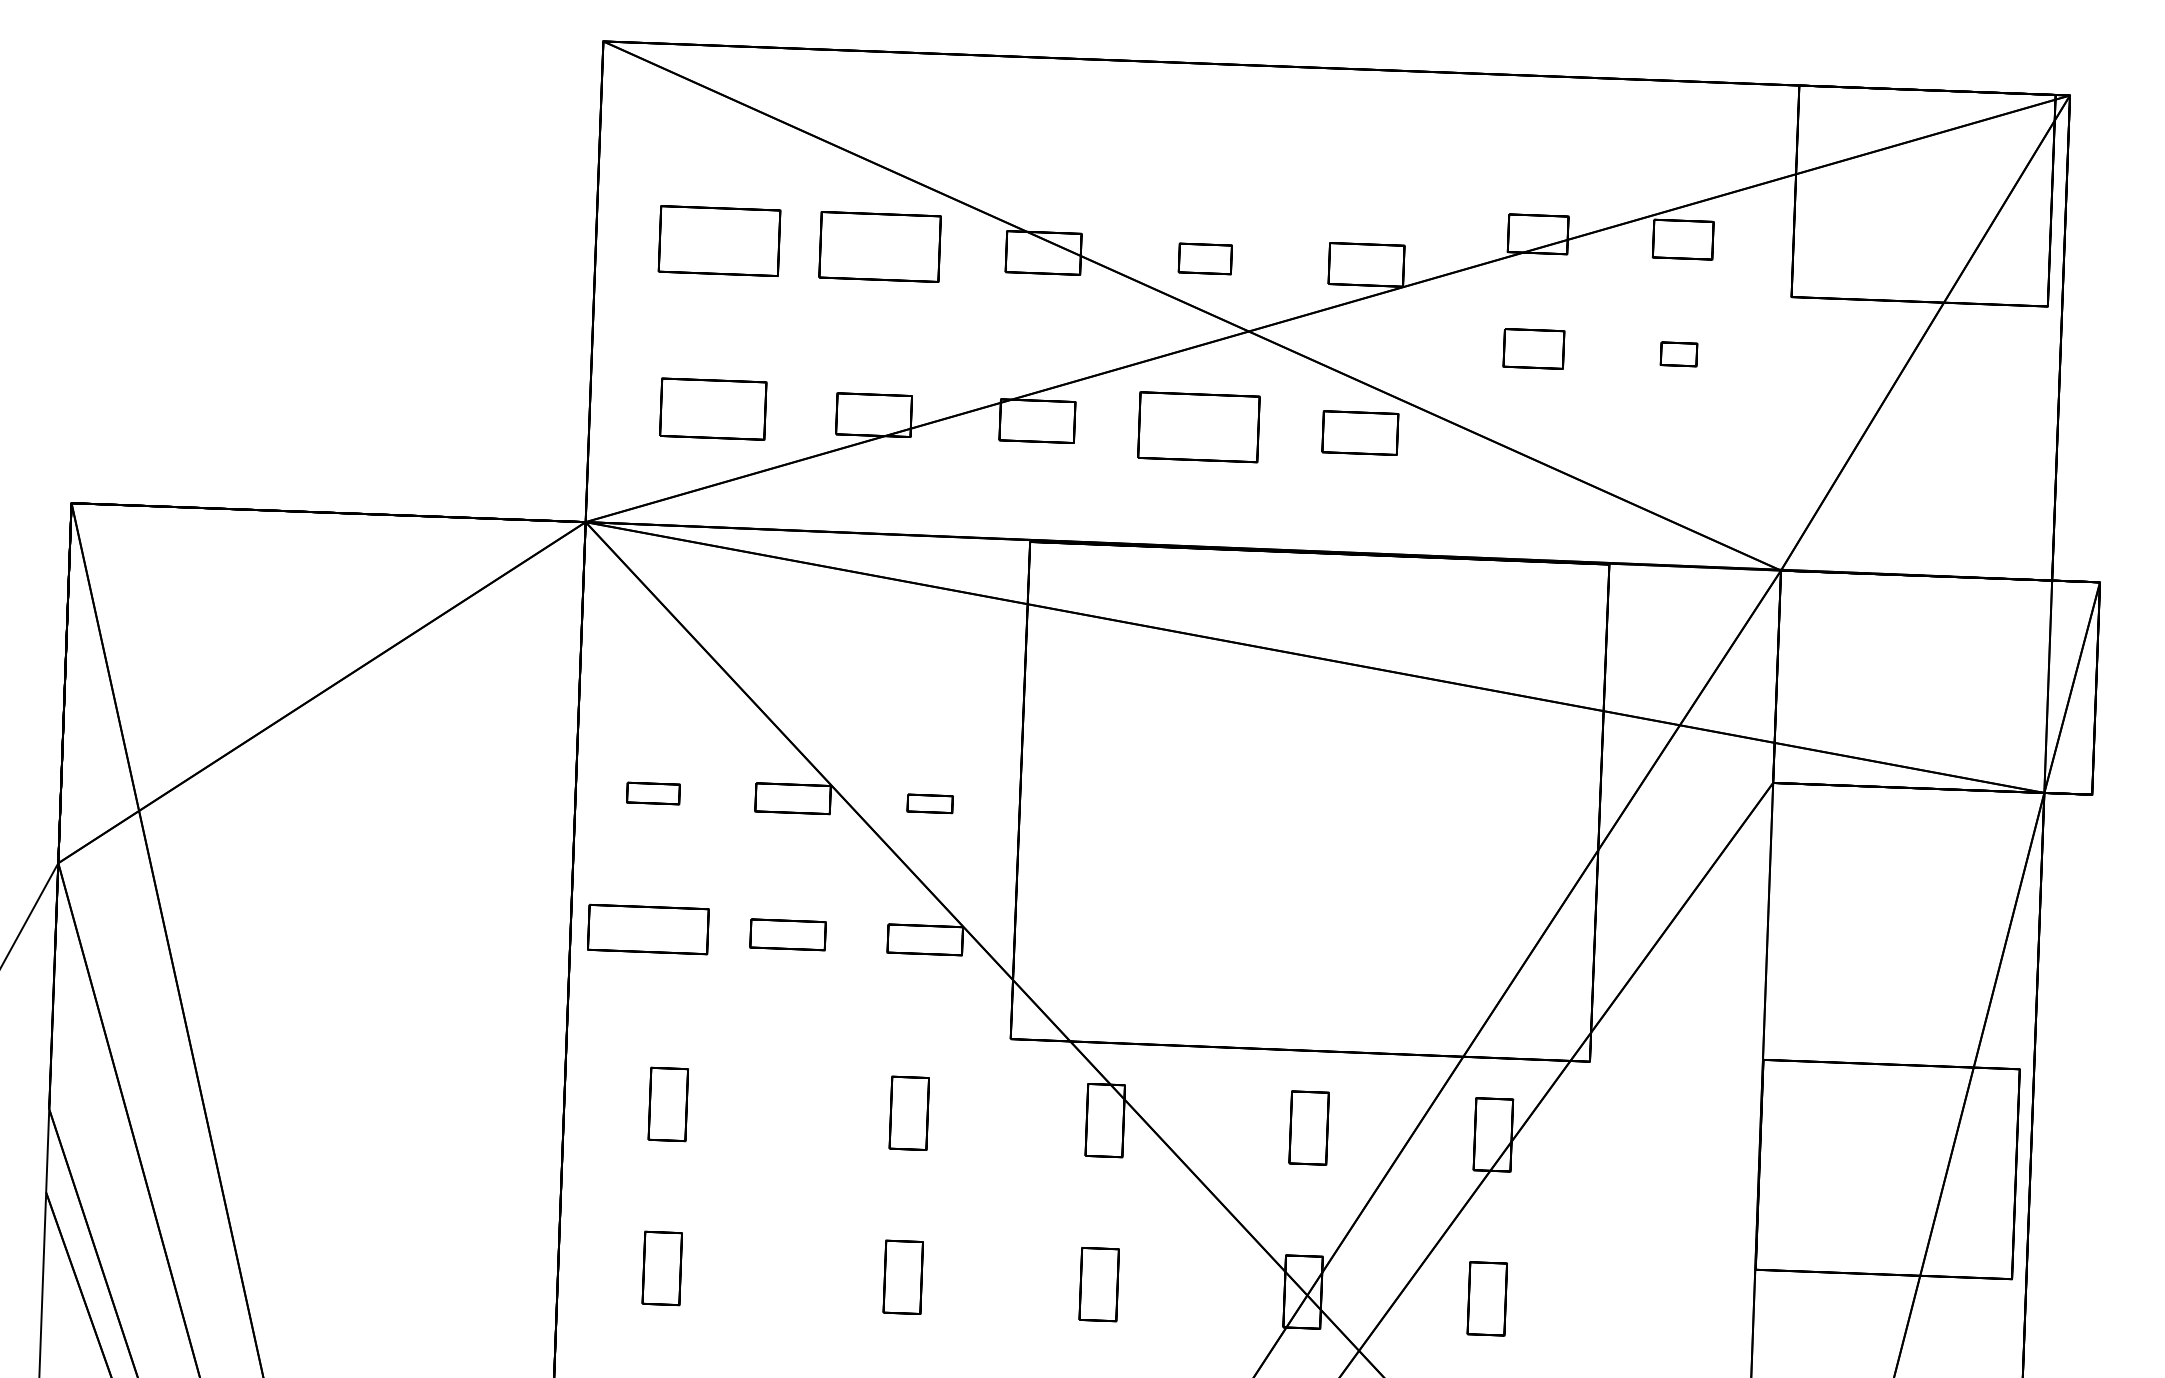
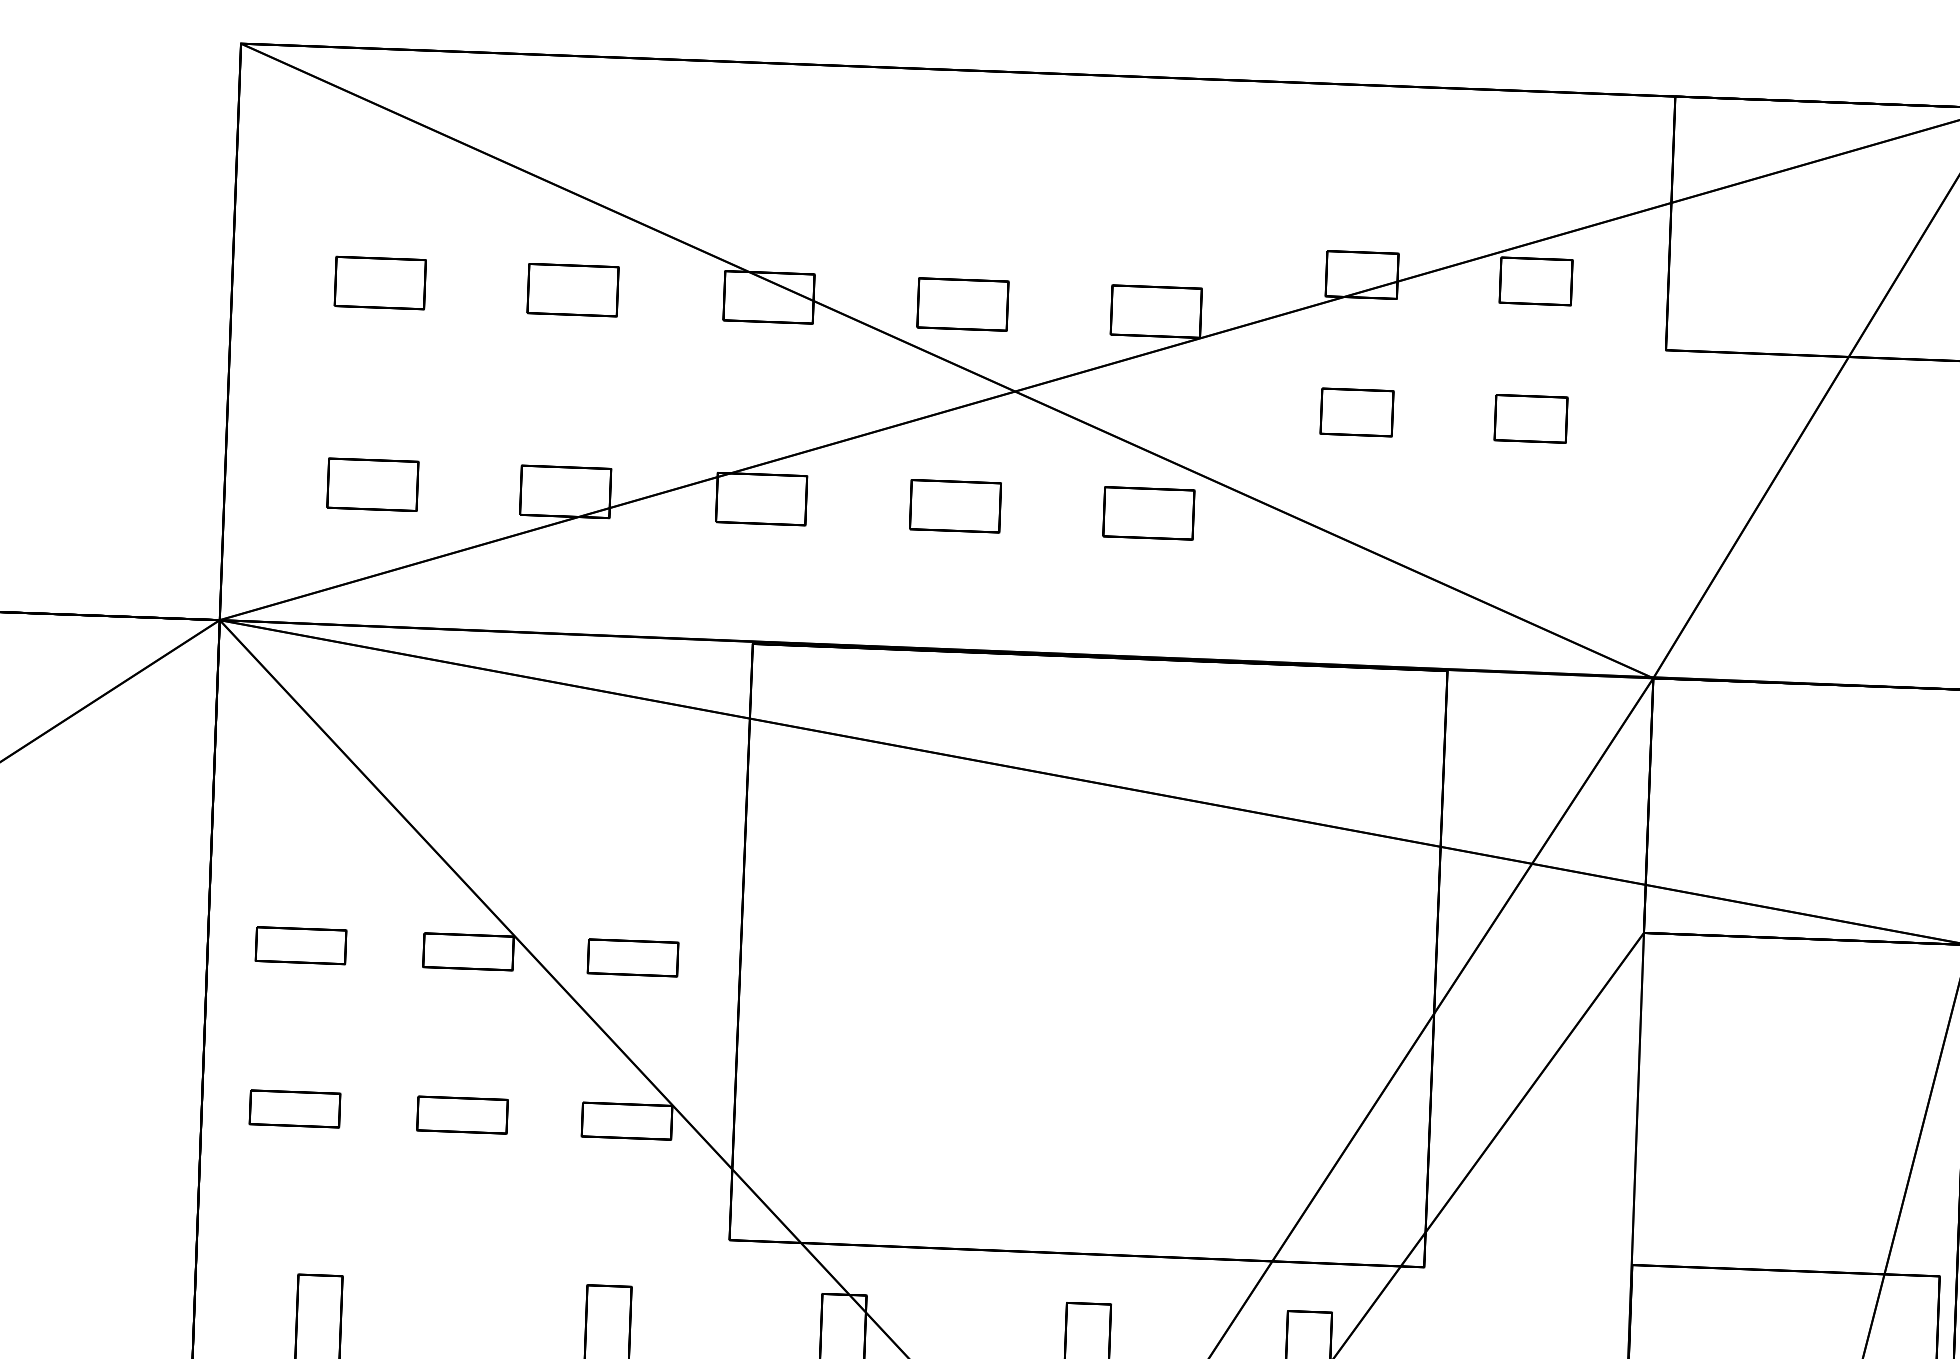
part: (719, 240) -> (380, 282), size x0.62
part: (880, 246) -> (573, 289), size x0.62
part: (1205, 258) -> (963, 303), size x1.43
part: (1678, 354) -> (1530, 419), size x1.67
part: (713, 409) -> (373, 485), size x0.71
part: (1199, 426) -> (955, 505), size x0.62
part: (653, 793) -> (301, 945), size x1.43
part: (929, 803) -> (632, 957), size x1.67
part: (648, 929) -> (295, 1108), size x0.62

